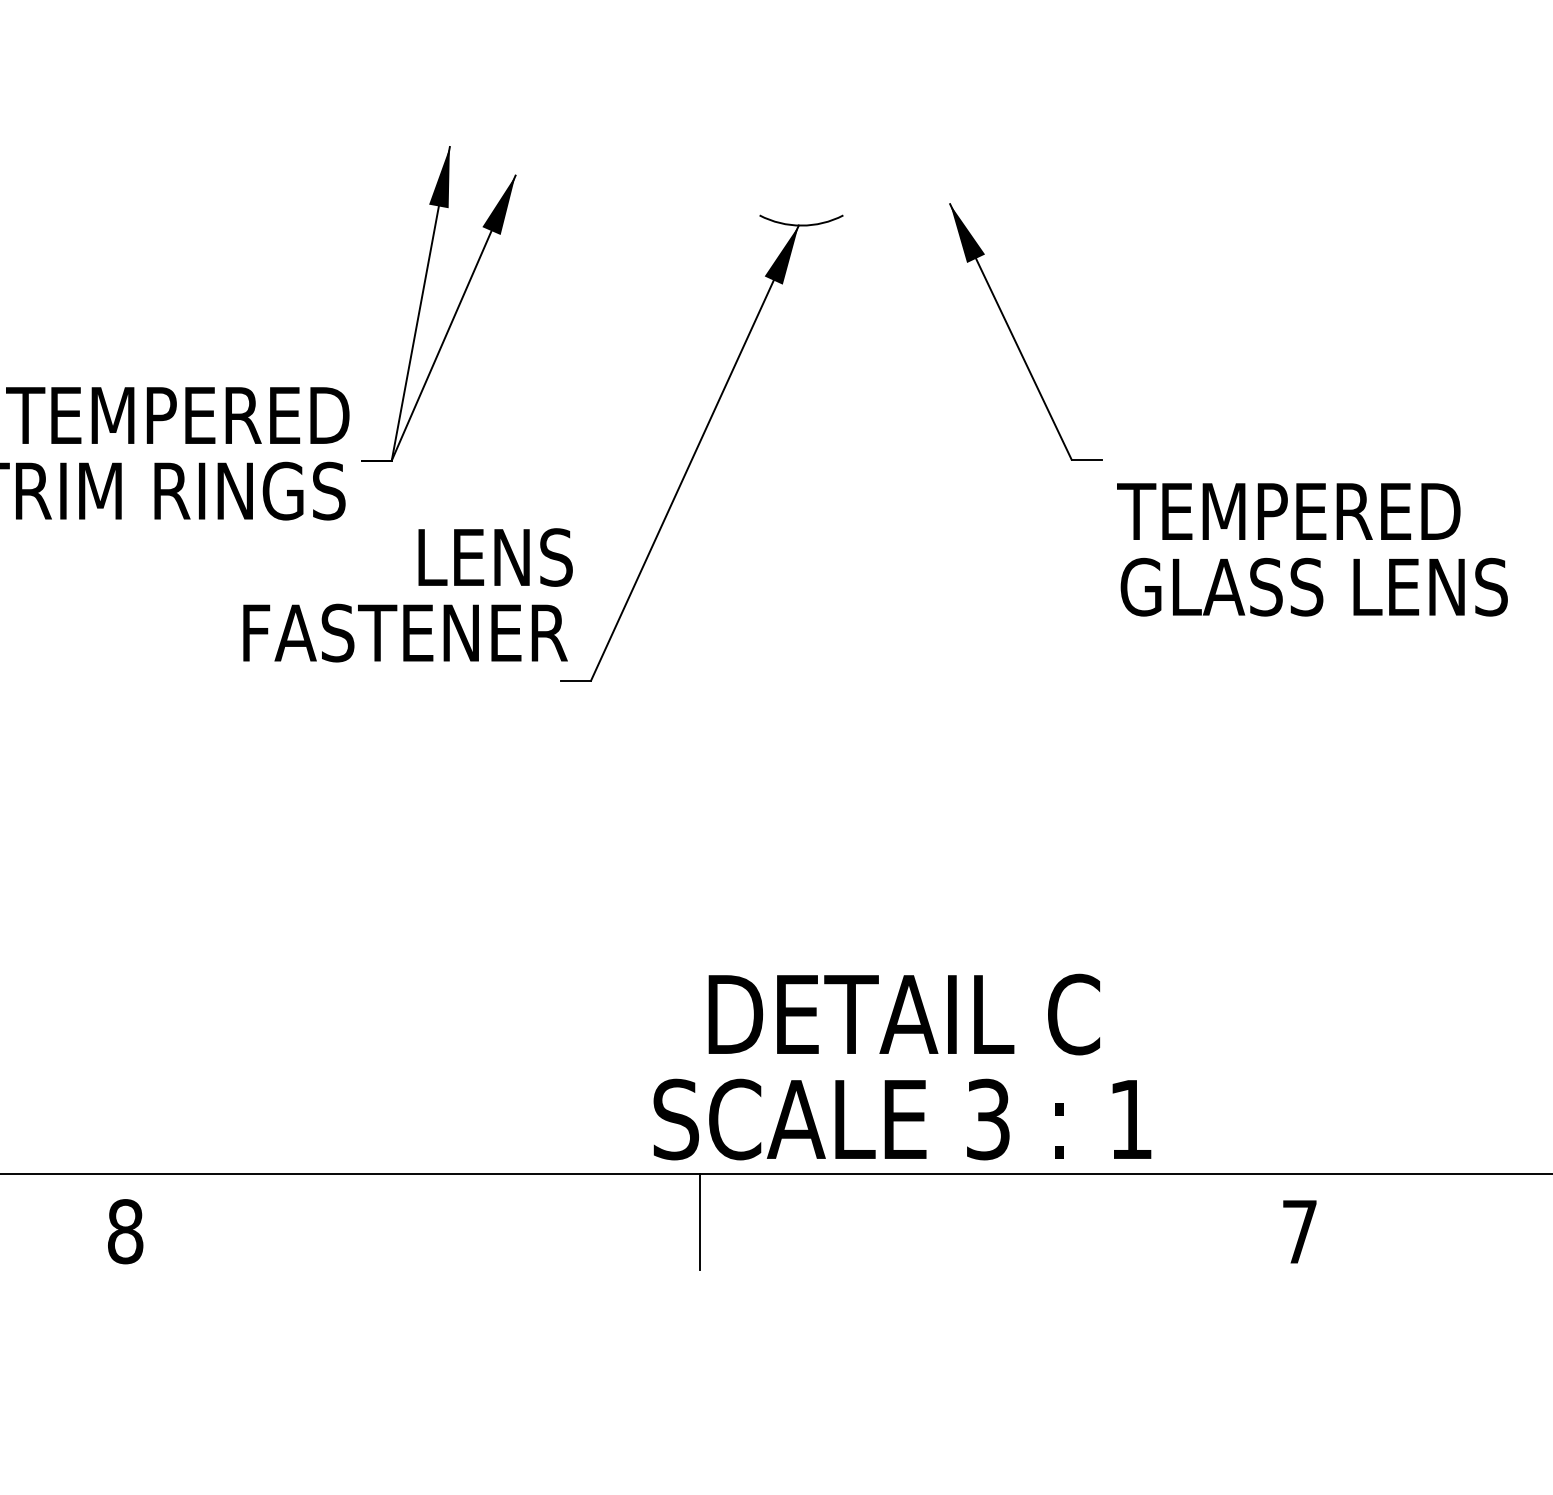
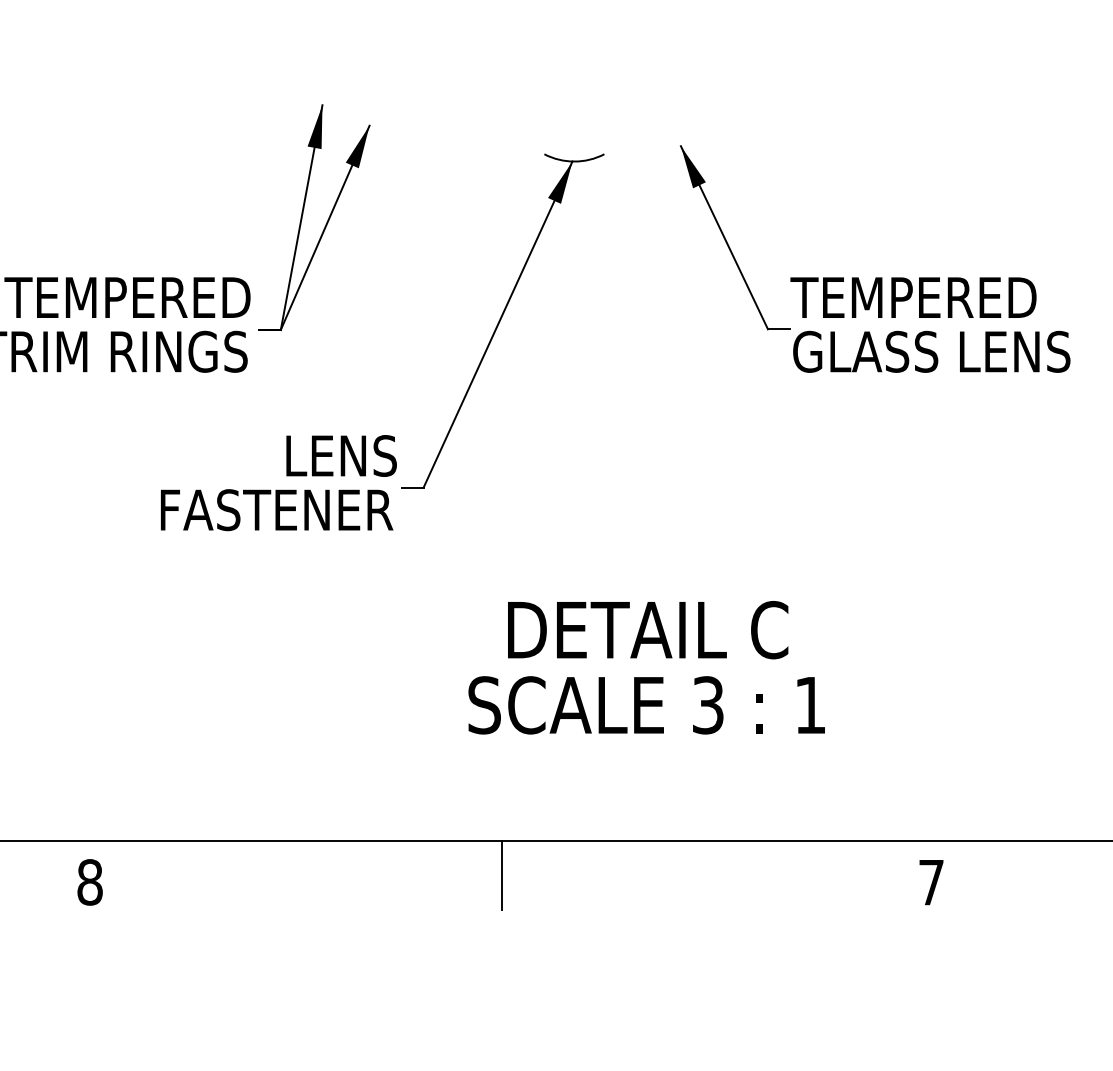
text: (1312, 549) -> (930, 324), moved
text: (407, 595) -> (278, 483), moved
text: (902, 1066) -> (646, 667), moved

